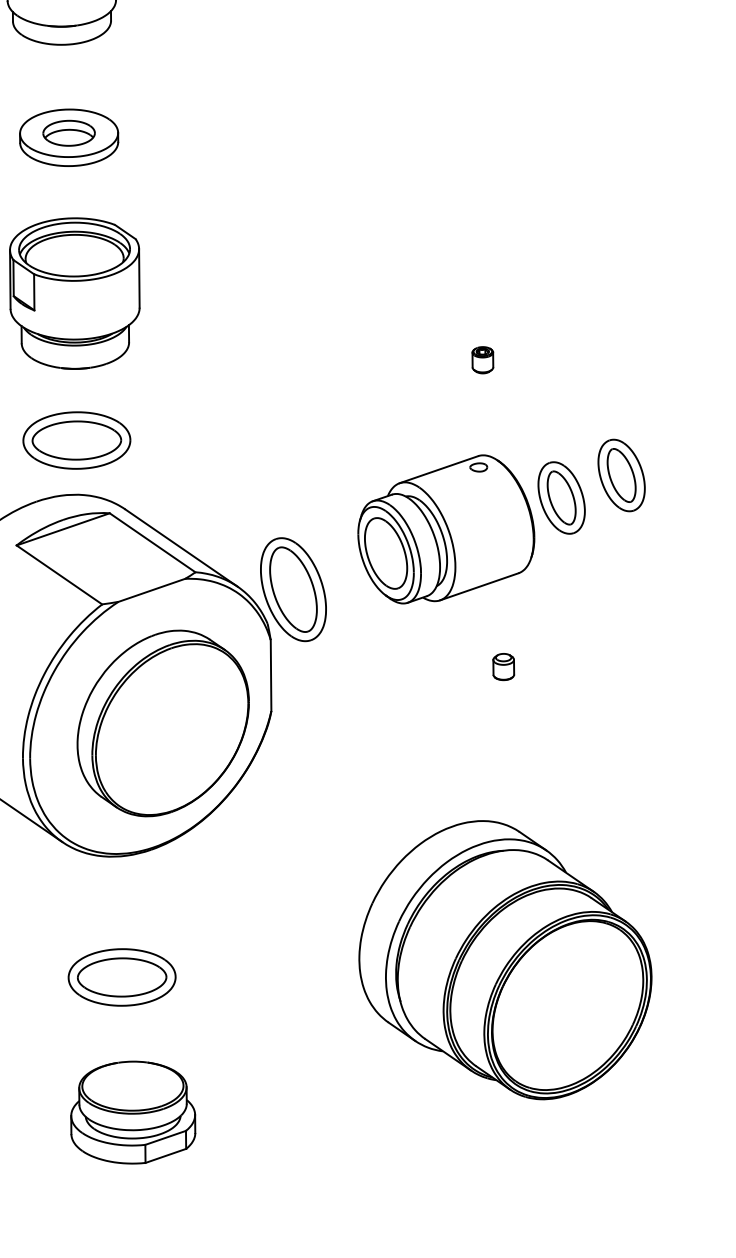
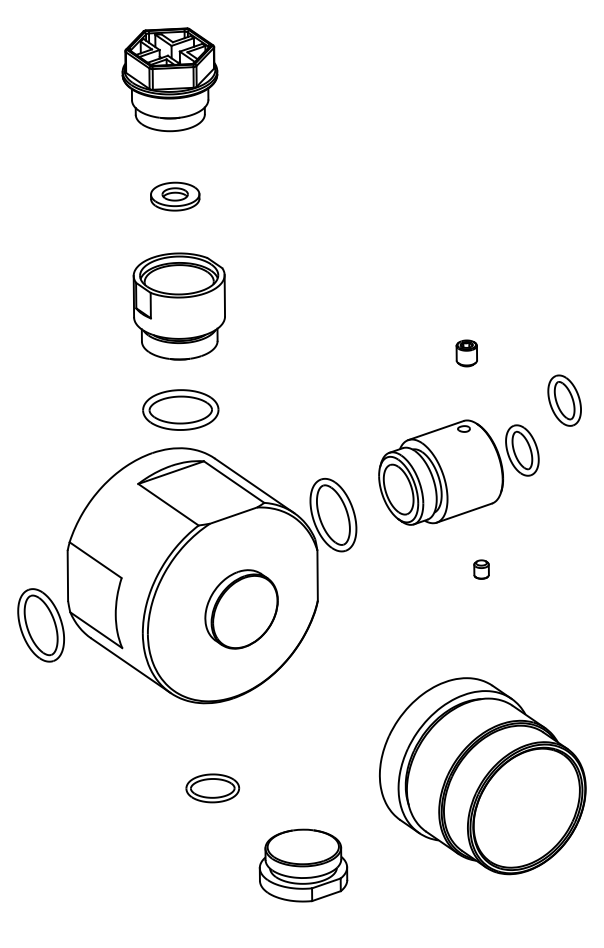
part: (67, 137) -> (174, 196), size x0.7
part: (482, 360) -> (466, 353), size x1.4
part: (621, 475) -> (564, 400), moved
part: (163, 723) -> (241, 609), size x0.6
part: (121, 977) -> (212, 788), size x0.7
part: (133, 1112) -> (303, 865), moved

